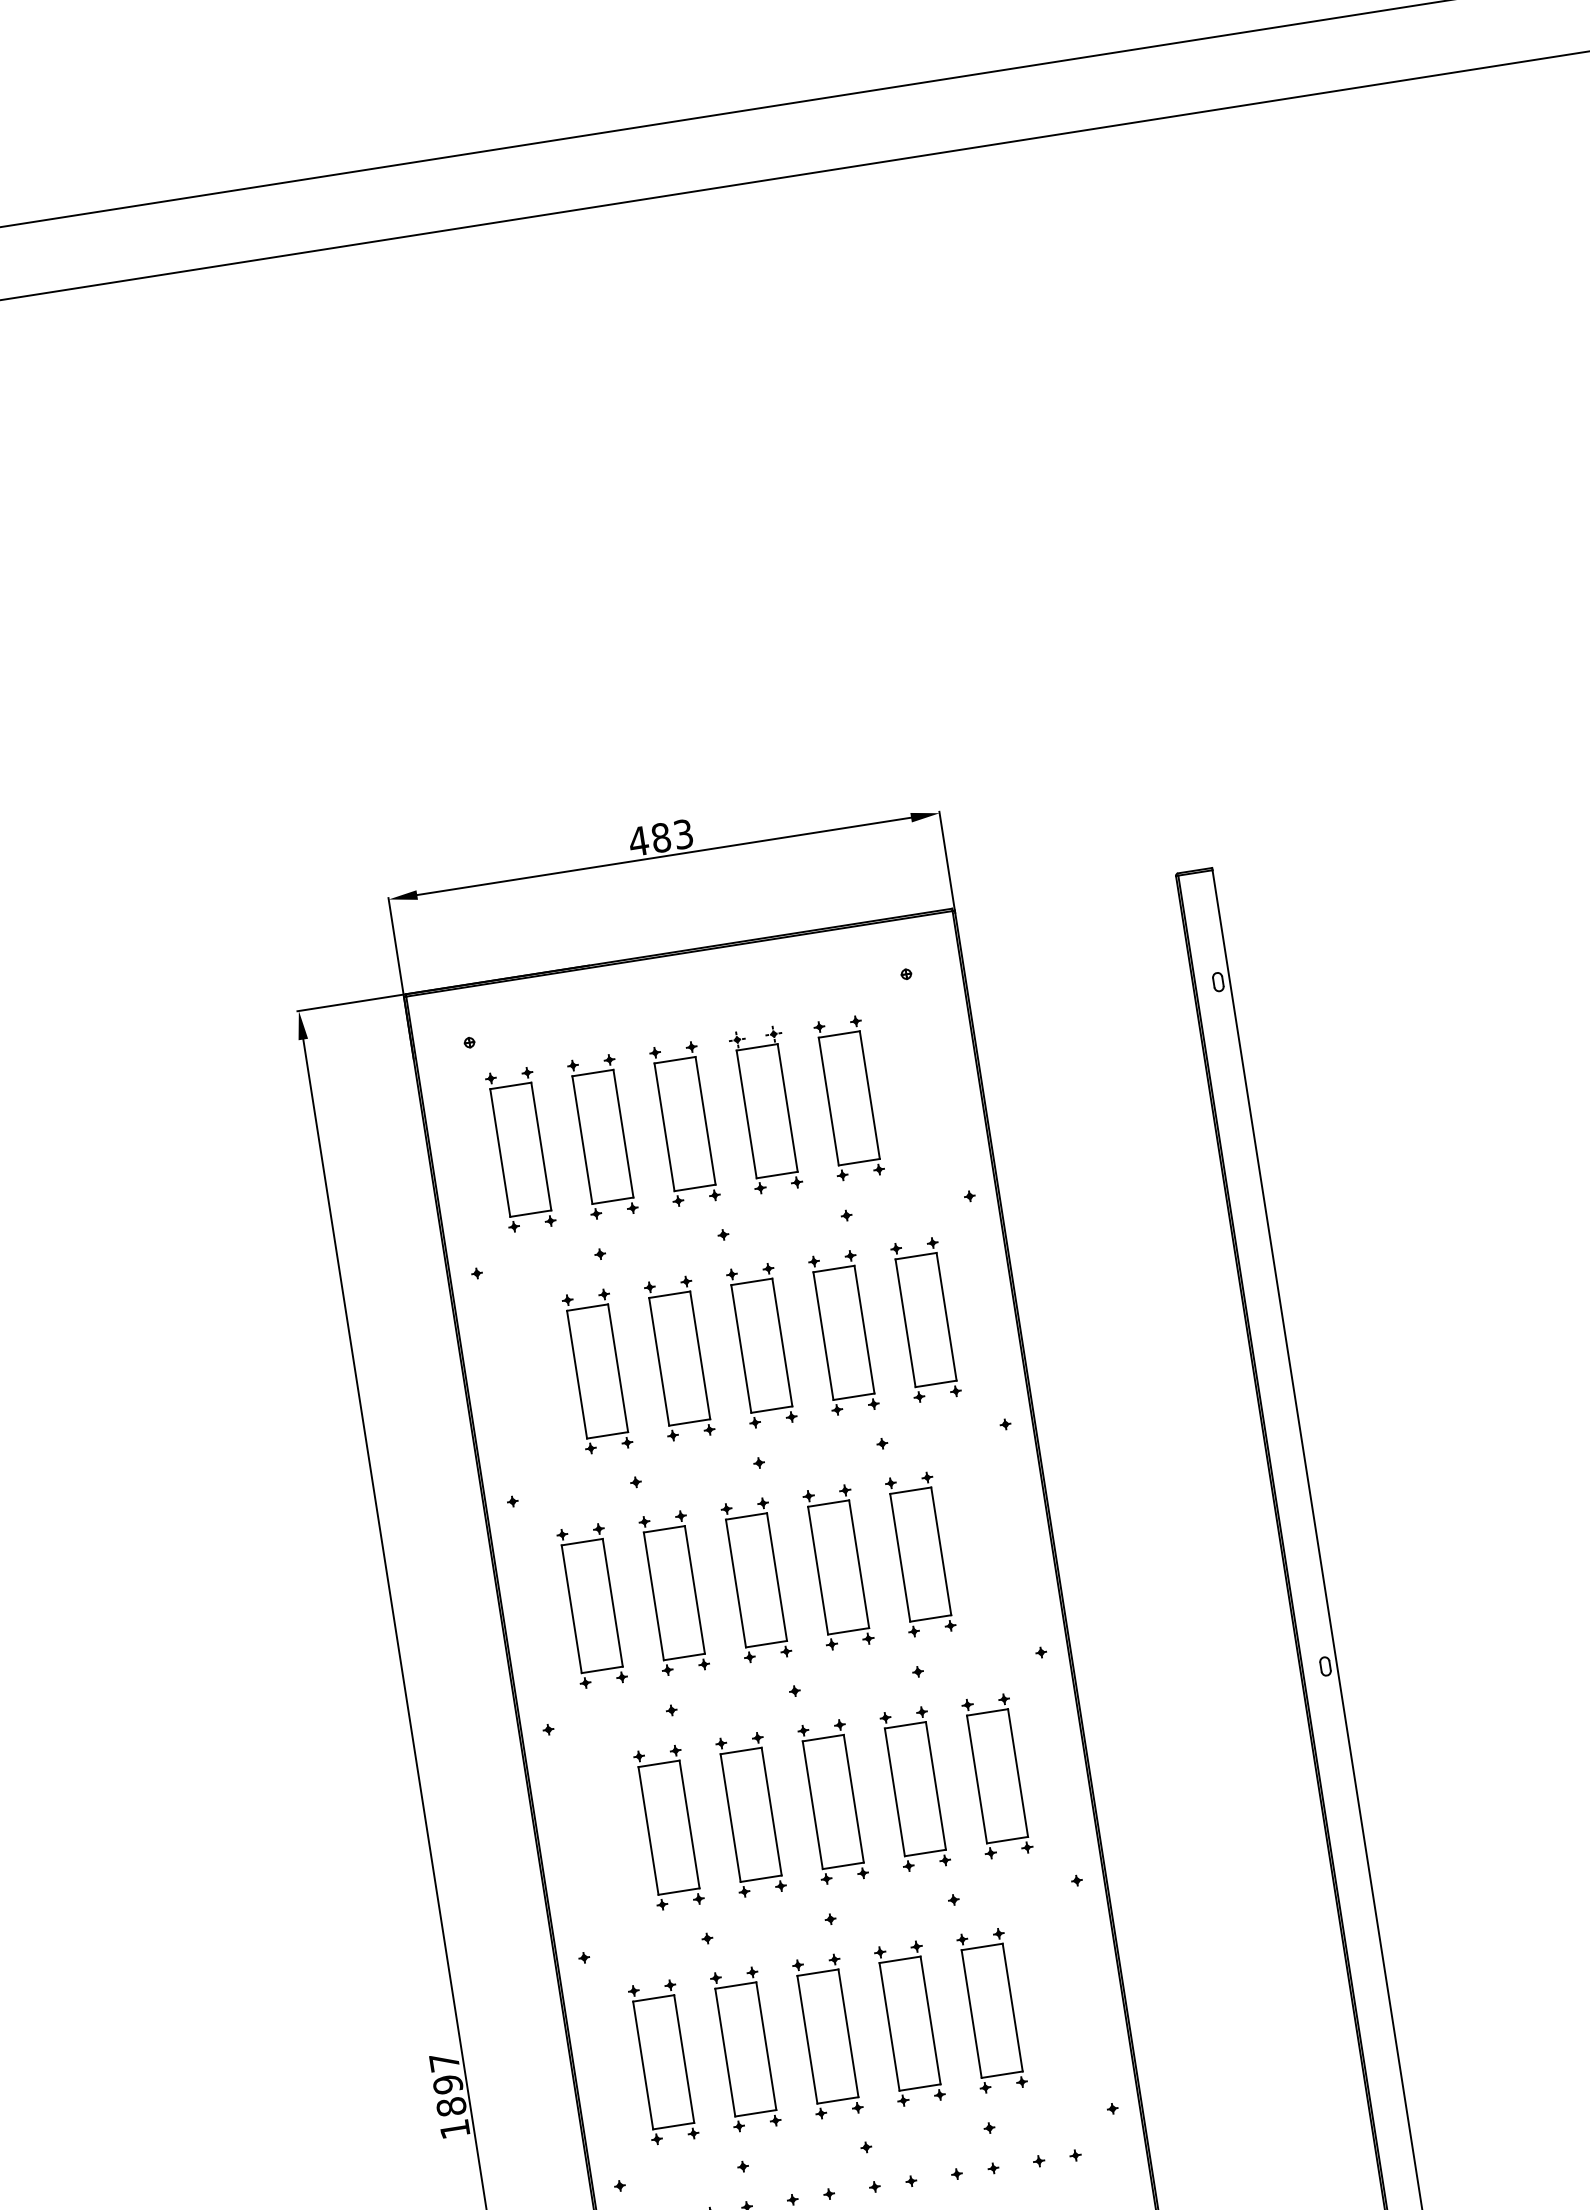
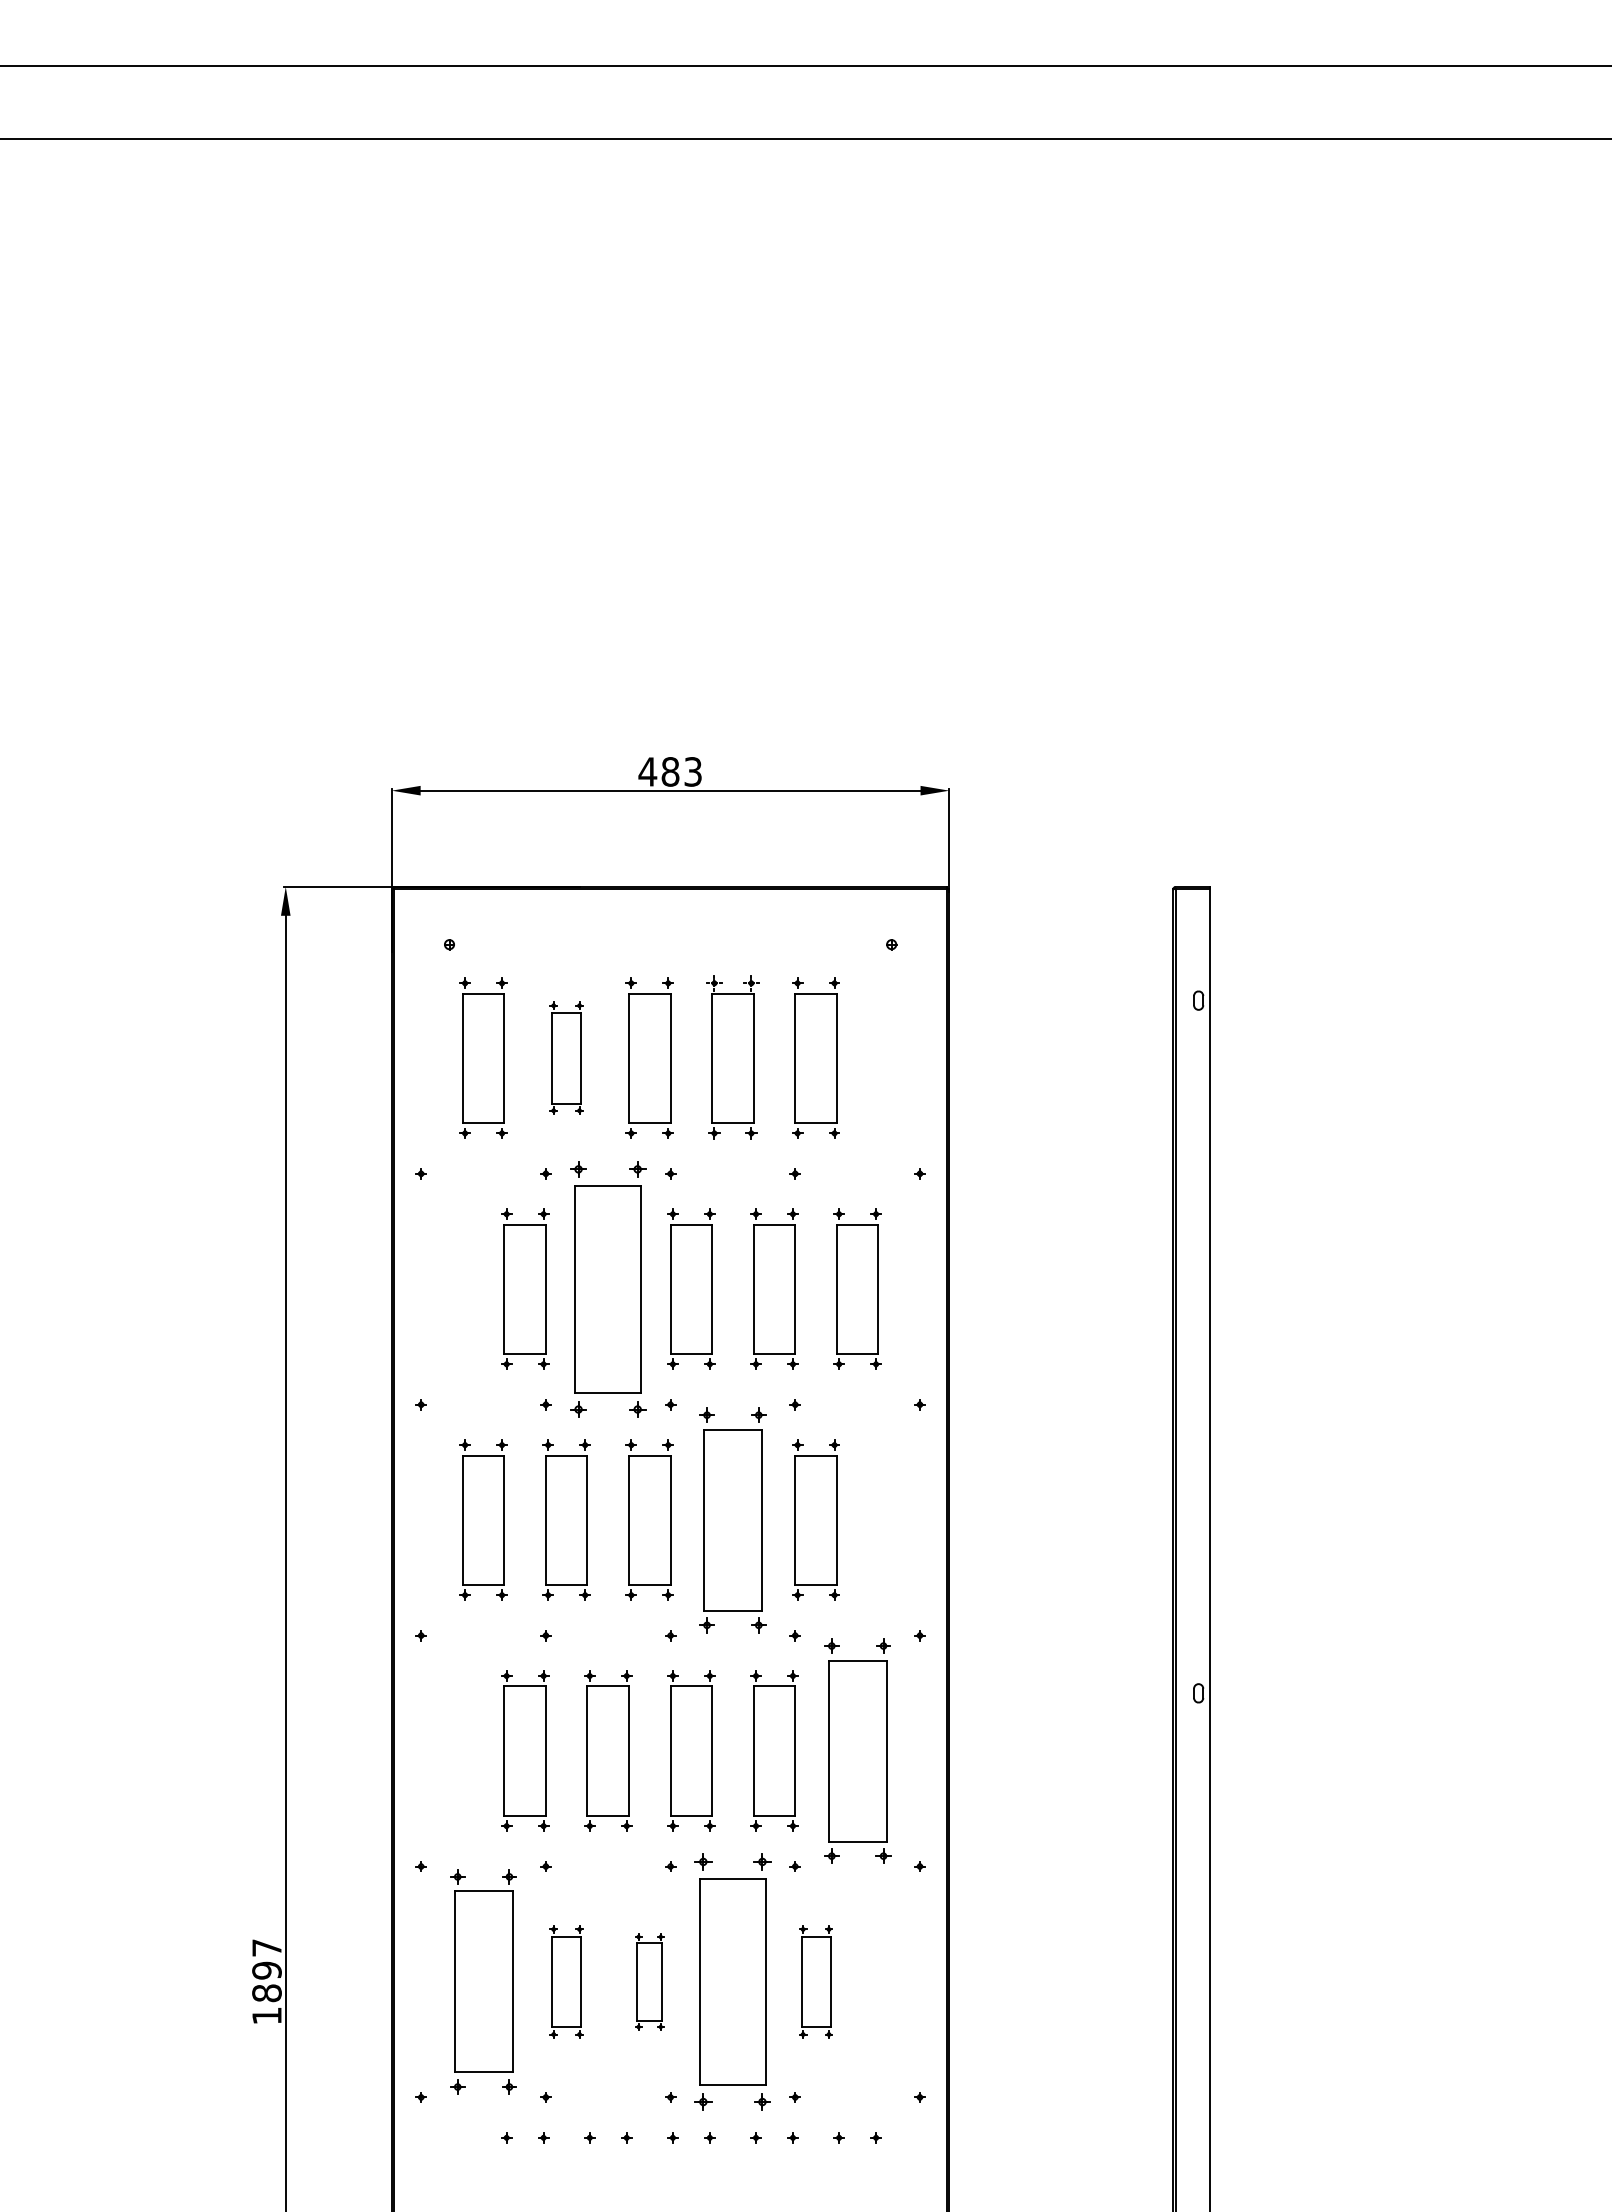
part: (602, 1136) -> (566, 1057), size x0.7
part: (679, 1357) -> (608, 1288), size x1.6
part: (838, 1566) -> (732, 1519), size x1.4
part: (997, 1775) -> (857, 1750), size x1.4
part: (991, 2010) -> (815, 1981), size x0.7
part: (909, 2023) -> (732, 1981), size x1.6
part: (827, 2036) -> (649, 1981), size x0.6
part: (745, 2048) -> (566, 1981), size x0.7
part: (663, 2061) -> (483, 1981), size x1.4

